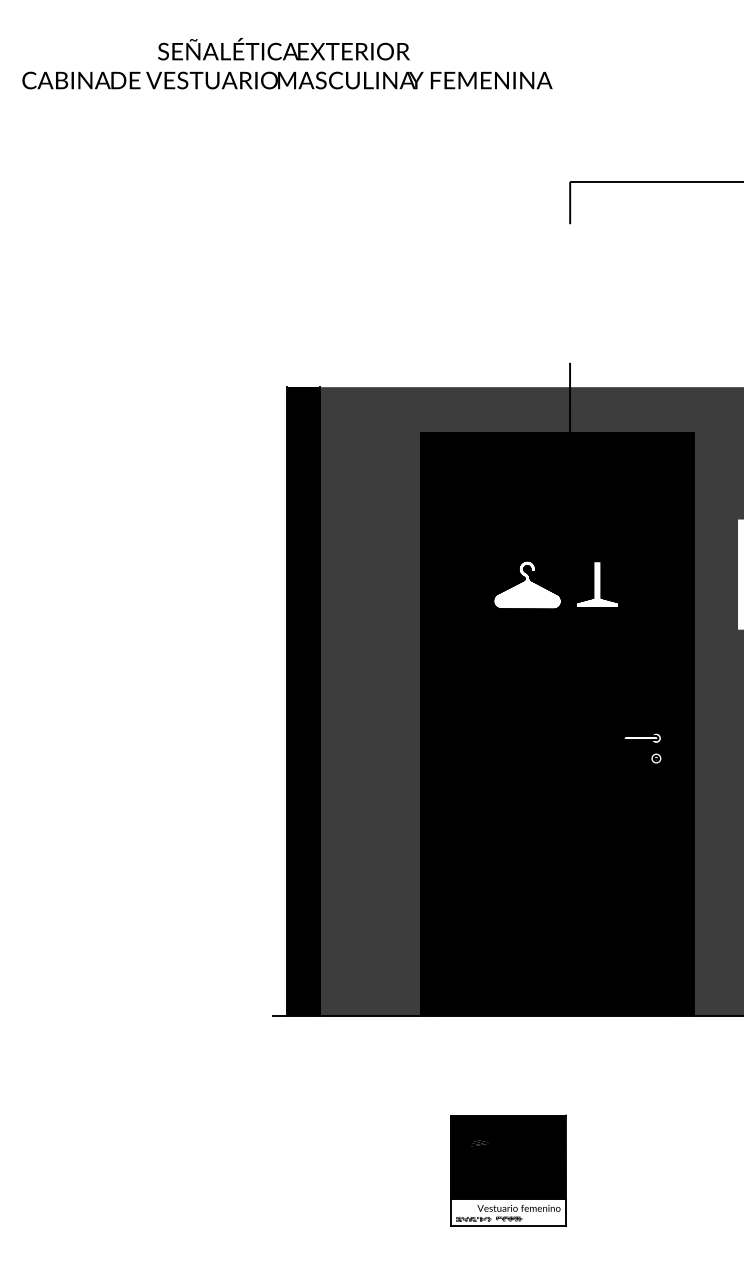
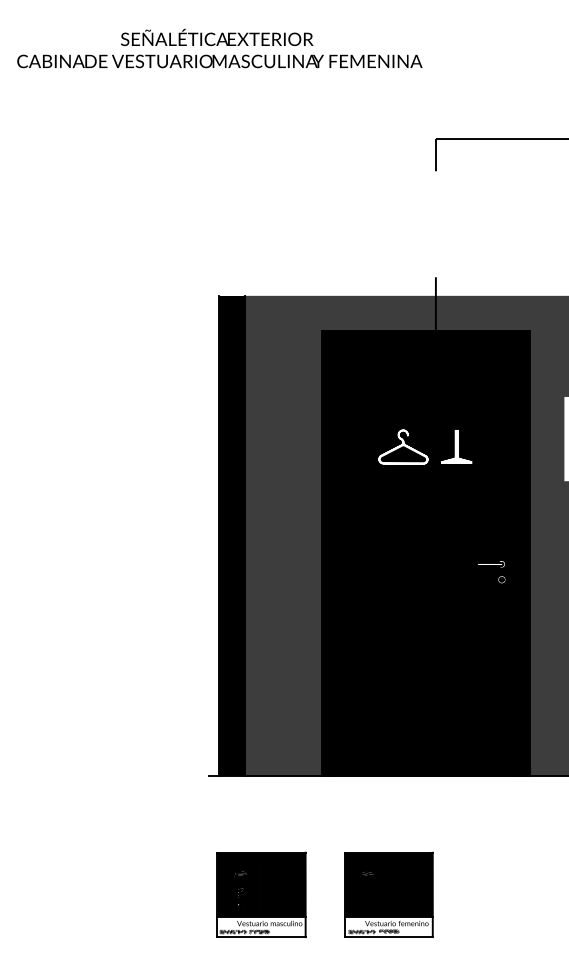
fill: (527, 593) -> (403, 453), added
part: (341, 1170) -> (261, 894), added

